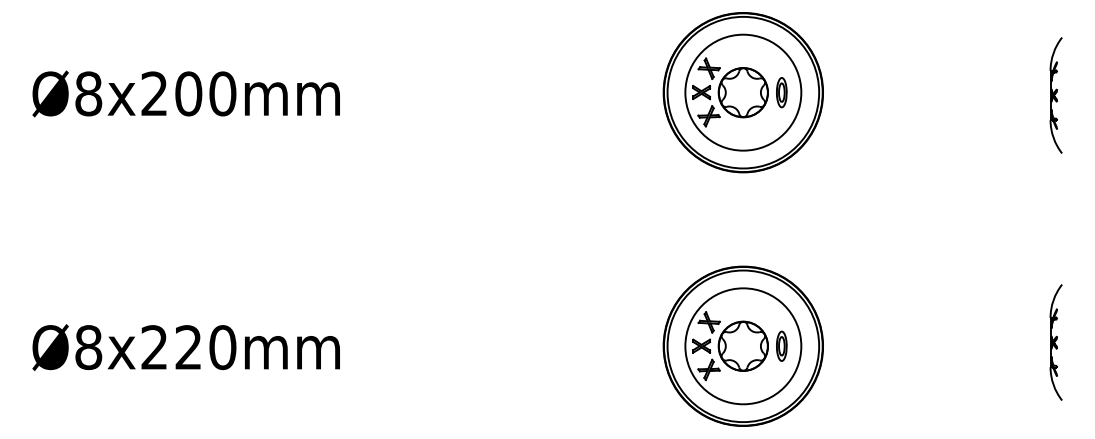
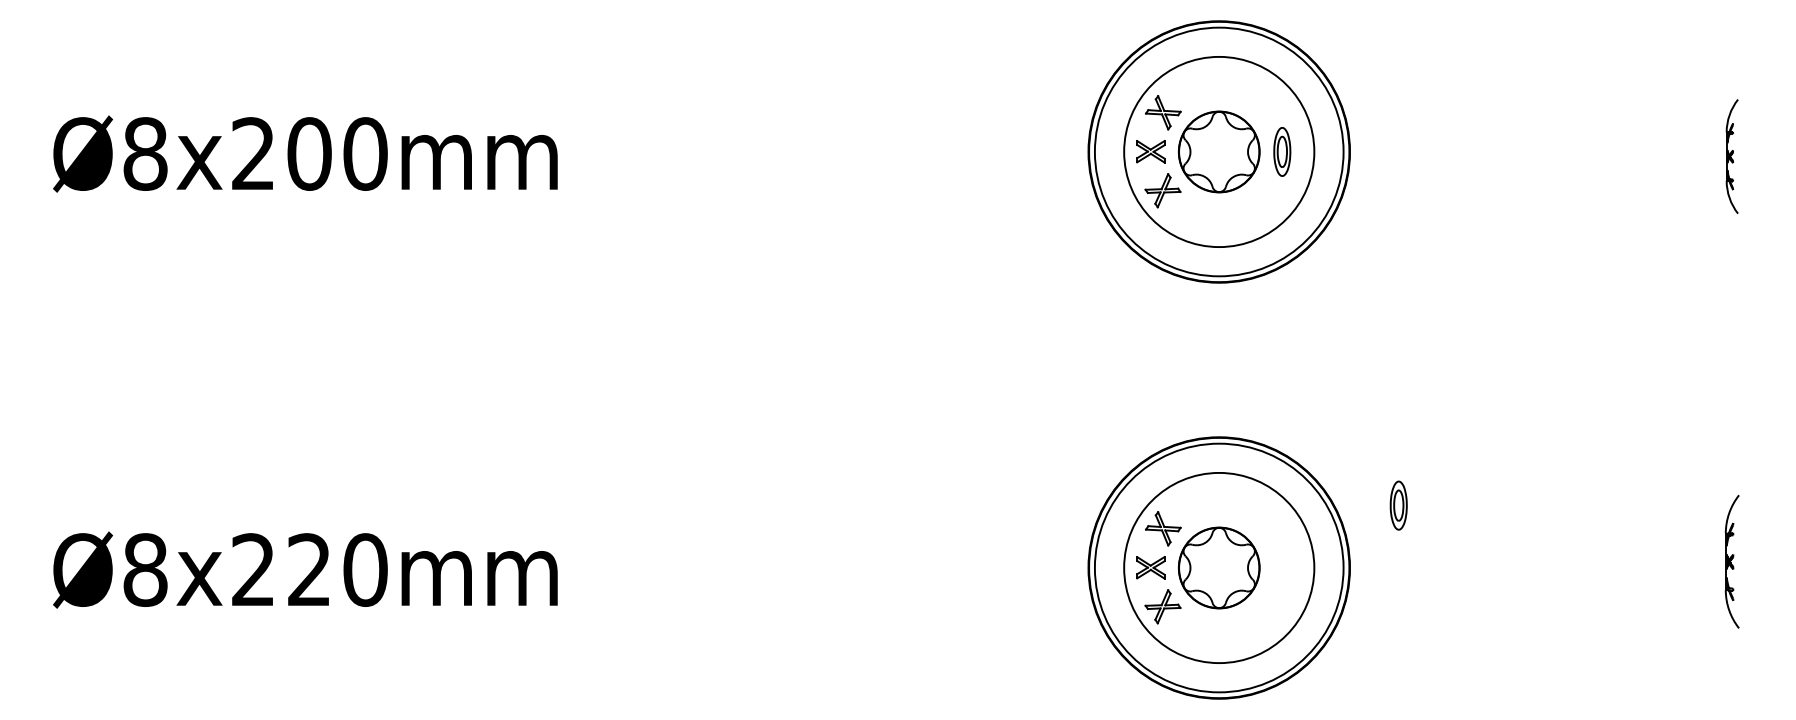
part: (1055, 95) -> (1731, 156), size x0.6
part: (1055, 342) -> (1731, 561), size x0.7
part: (781, 345) -> (1398, 504), moved

